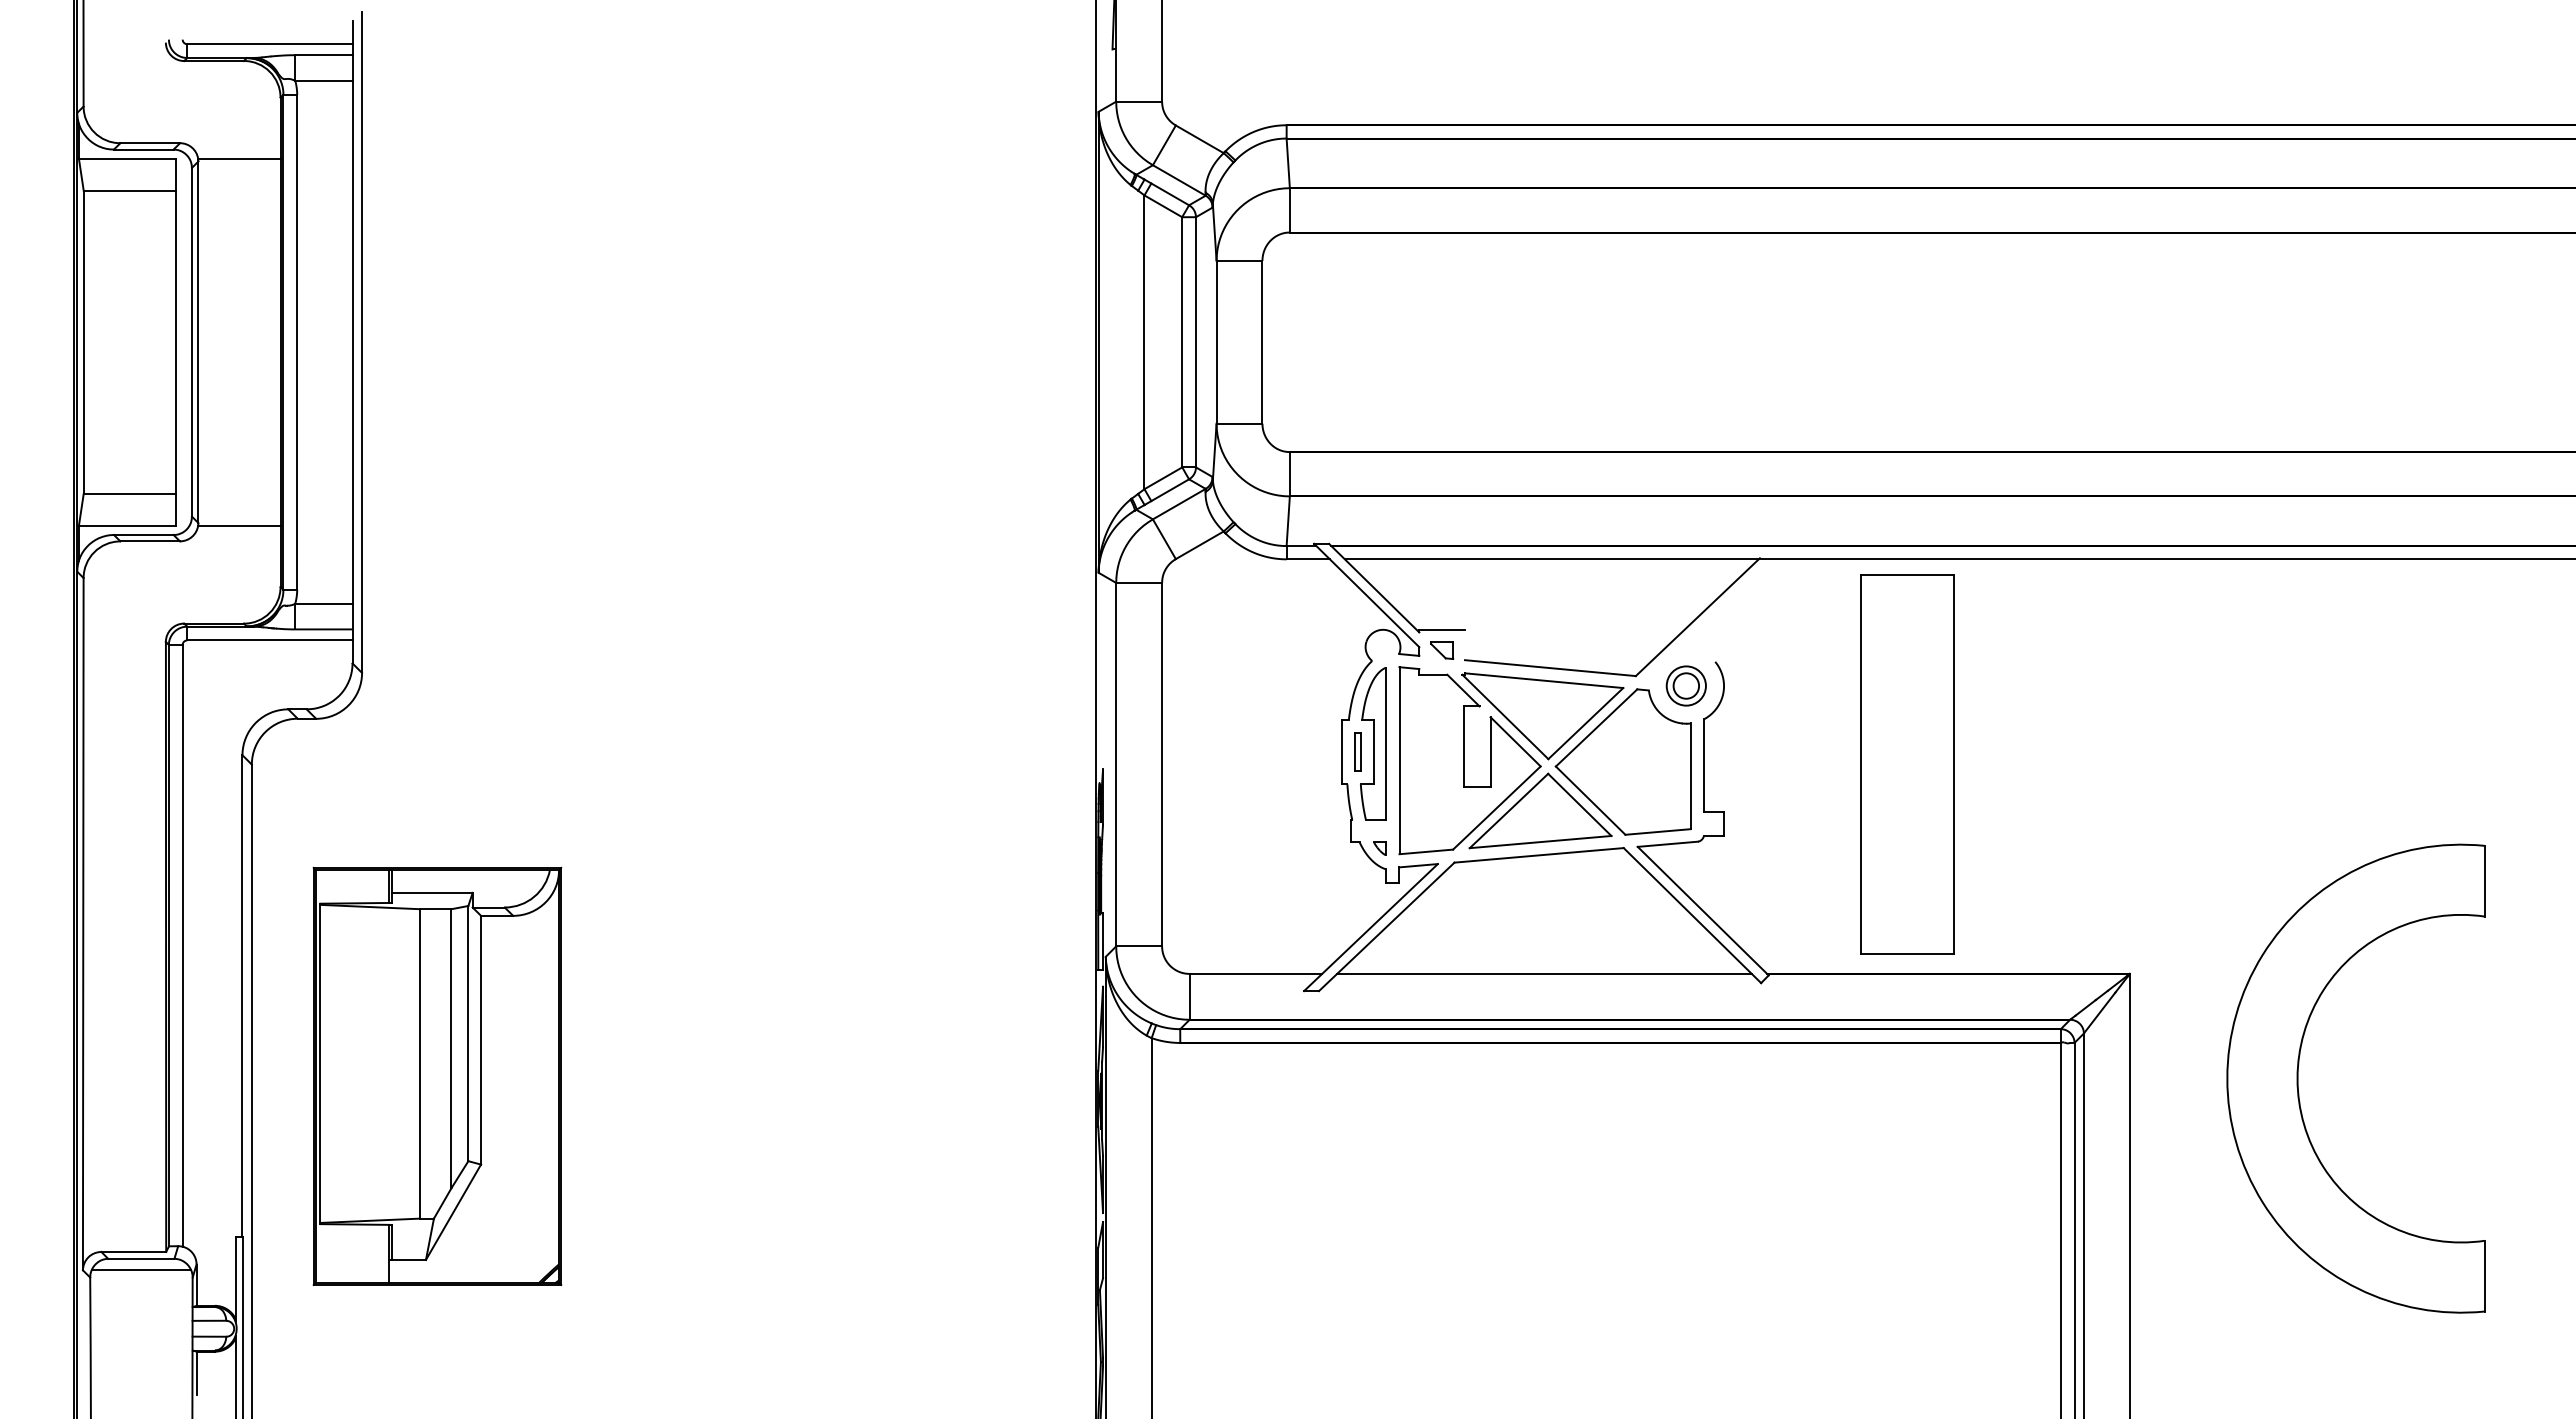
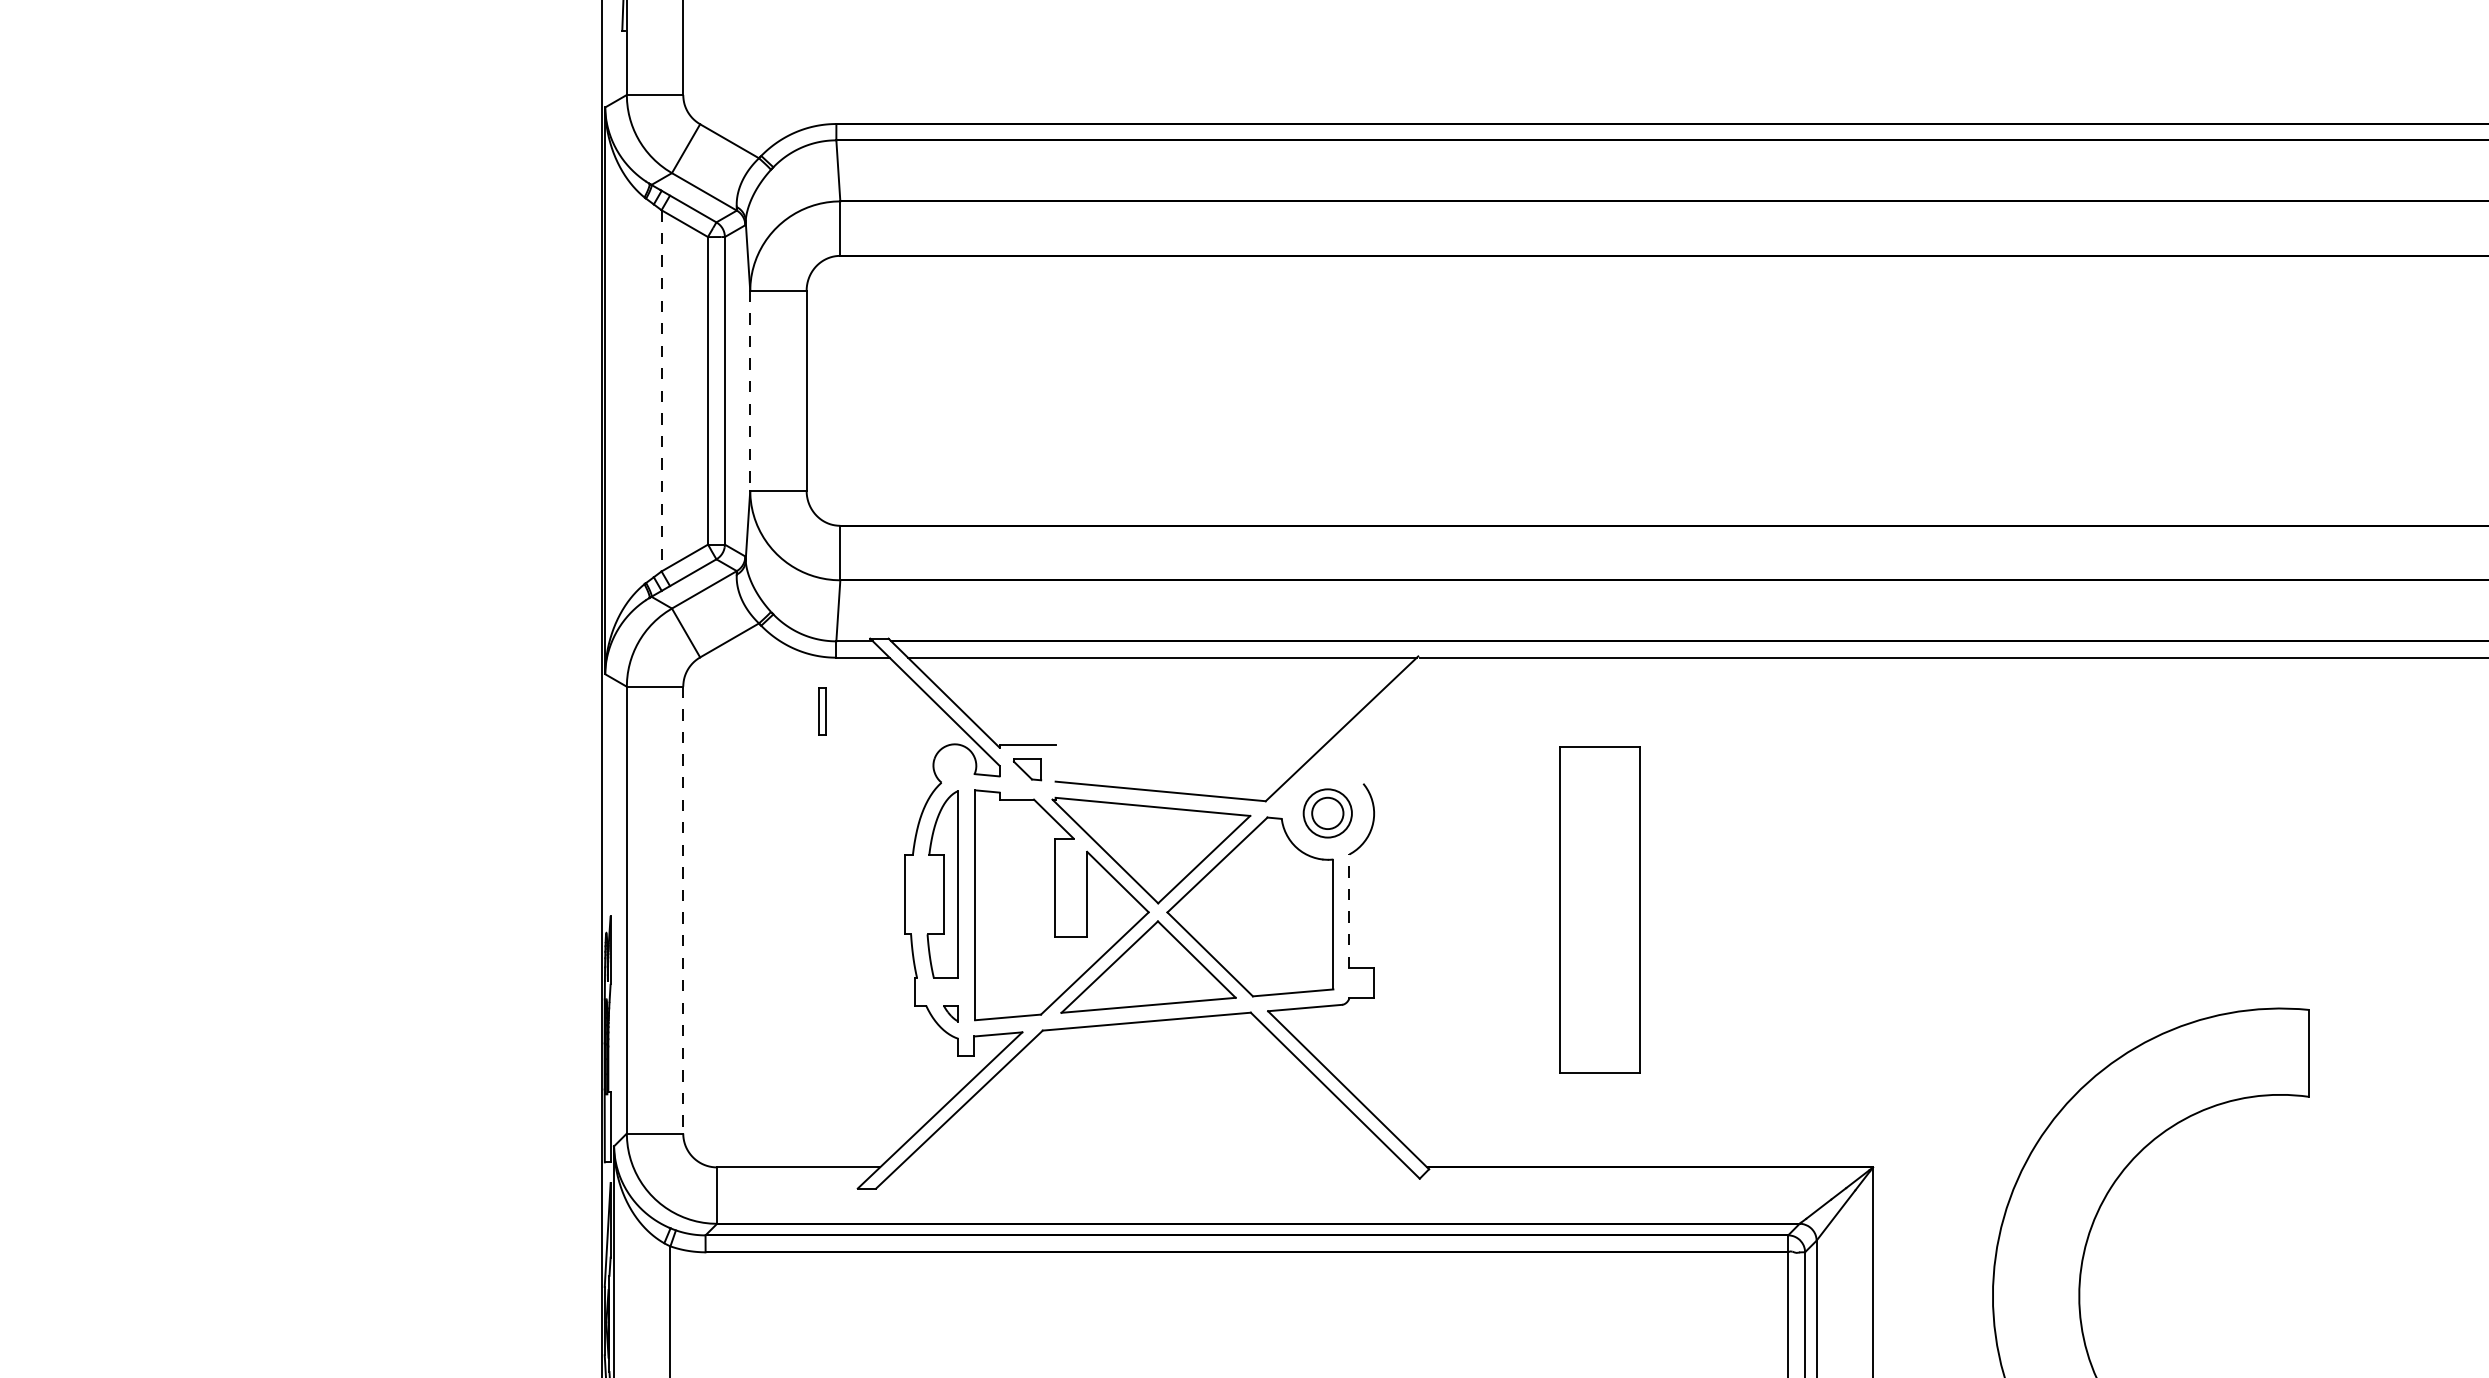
line: (1144, 342) -> (661, 391), solid -> dashed
line: (1216, 342) -> (750, 391), solid -> dashed
part: (1357, 751) -> (821, 710), moved
line: (1162, 764) -> (683, 909), solid -> dashed
part: (1907, 764) -> (1599, 909), size x0.7
line: (1703, 765) -> (1348, 911), solid -> dashed
line: (1544, 973) -> (1153, 1166), removed

